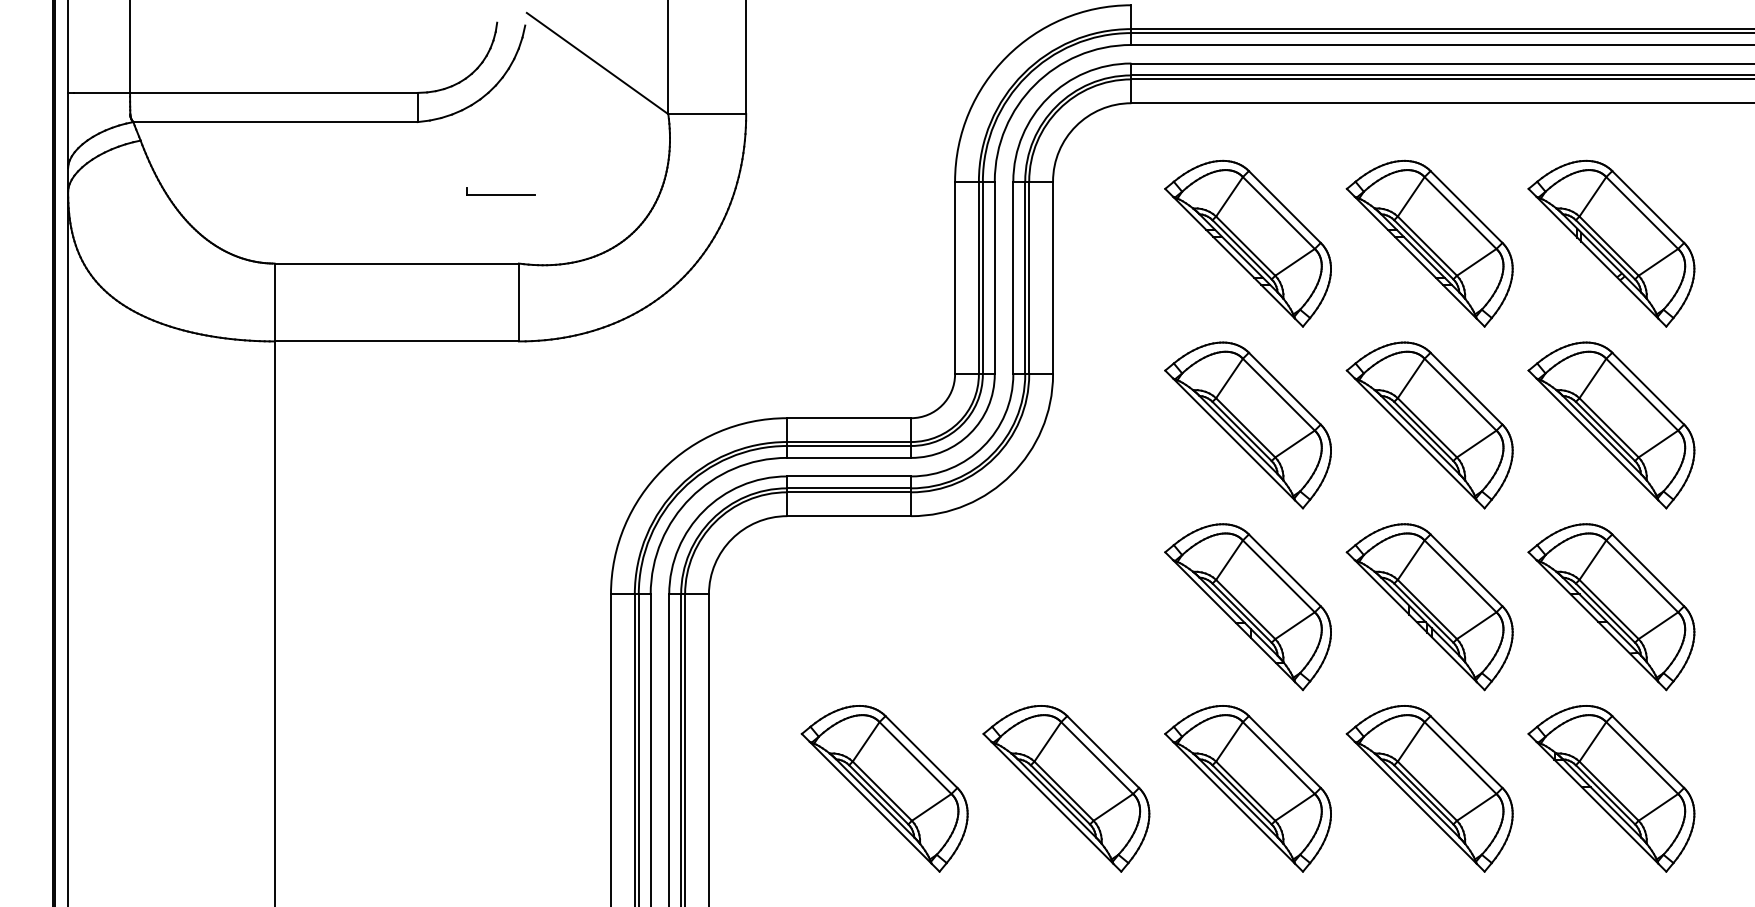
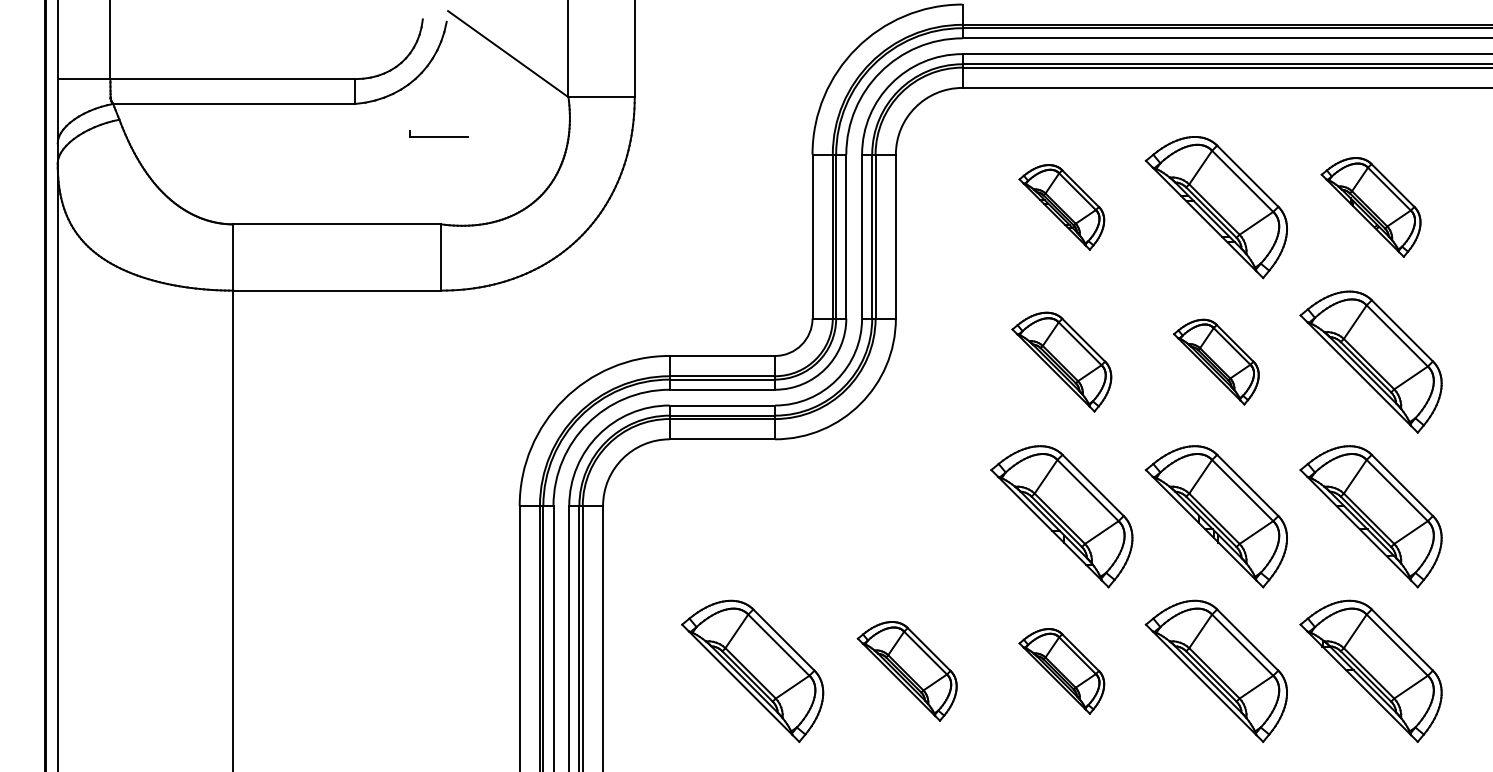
part: (500, 191) -> (438, 133), moved
part: (1247, 243) -> (1061, 207), size x0.6
part: (1611, 243) -> (1371, 207), size x0.7
part: (1247, 425) -> (1061, 362), size x0.7
part: (1429, 425) -> (1216, 362), size x0.6
part: (1066, 788) -> (907, 671), size x0.7
part: (1247, 788) -> (1061, 671), size x0.6

